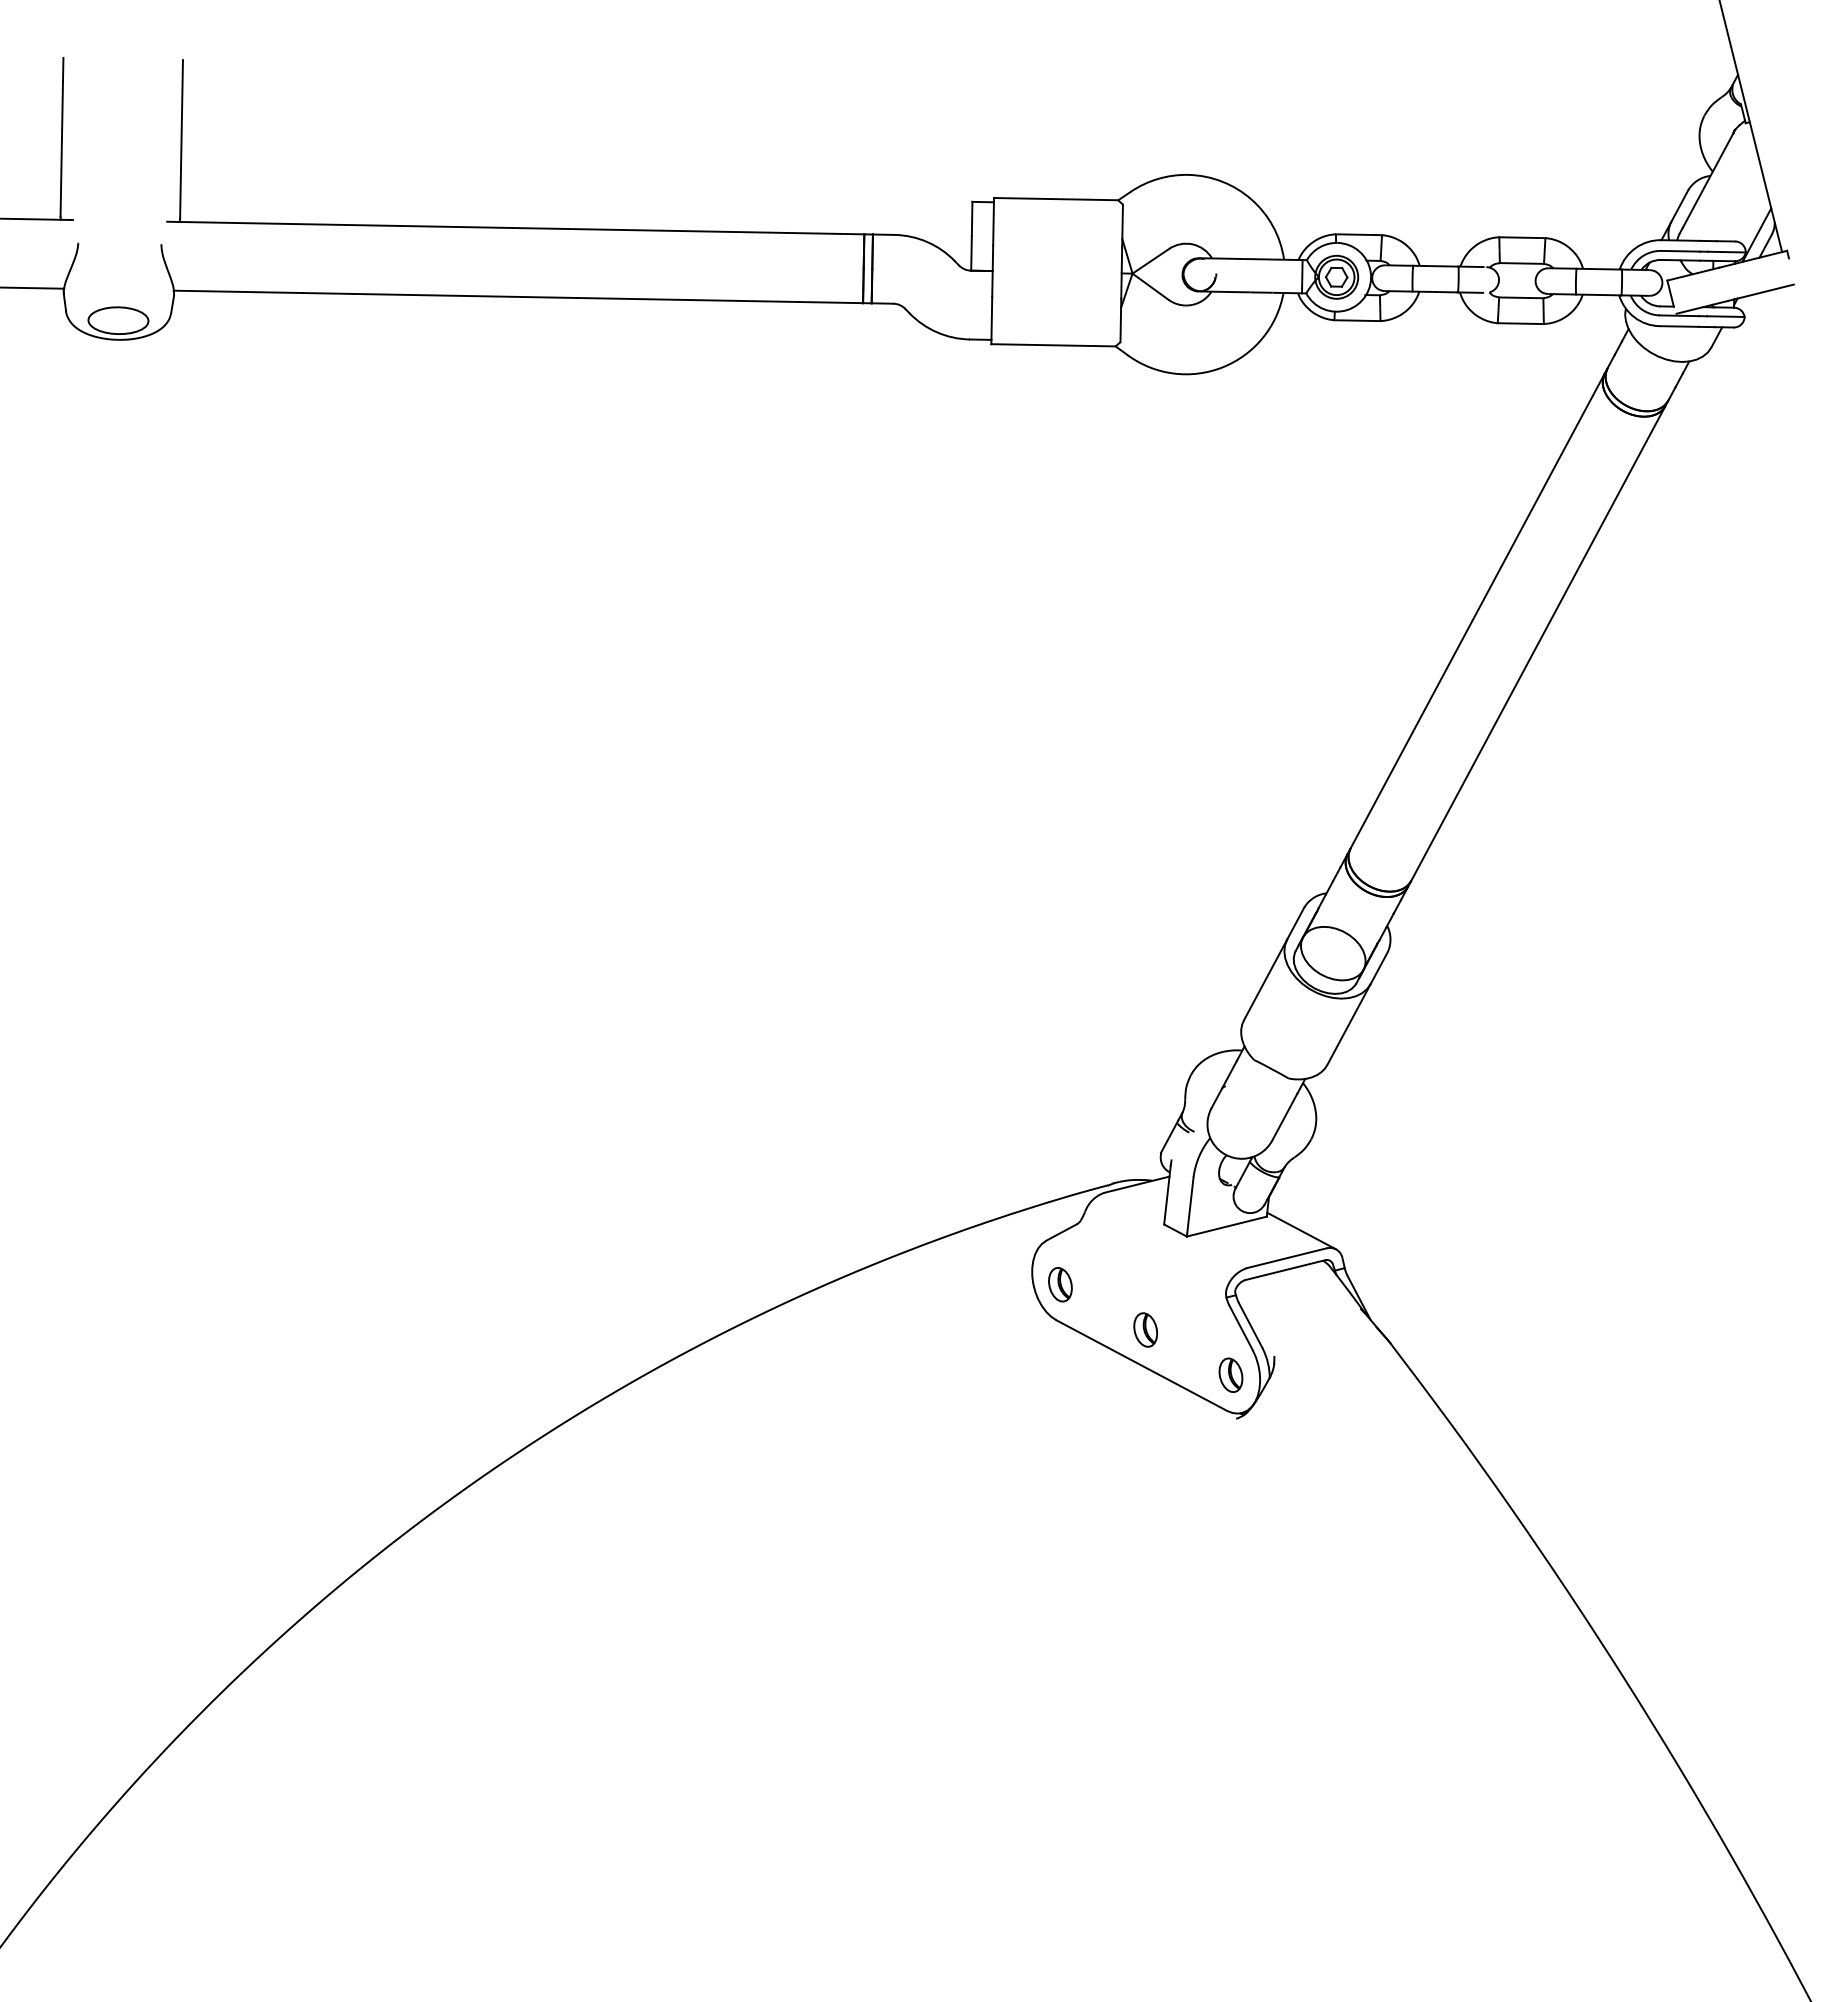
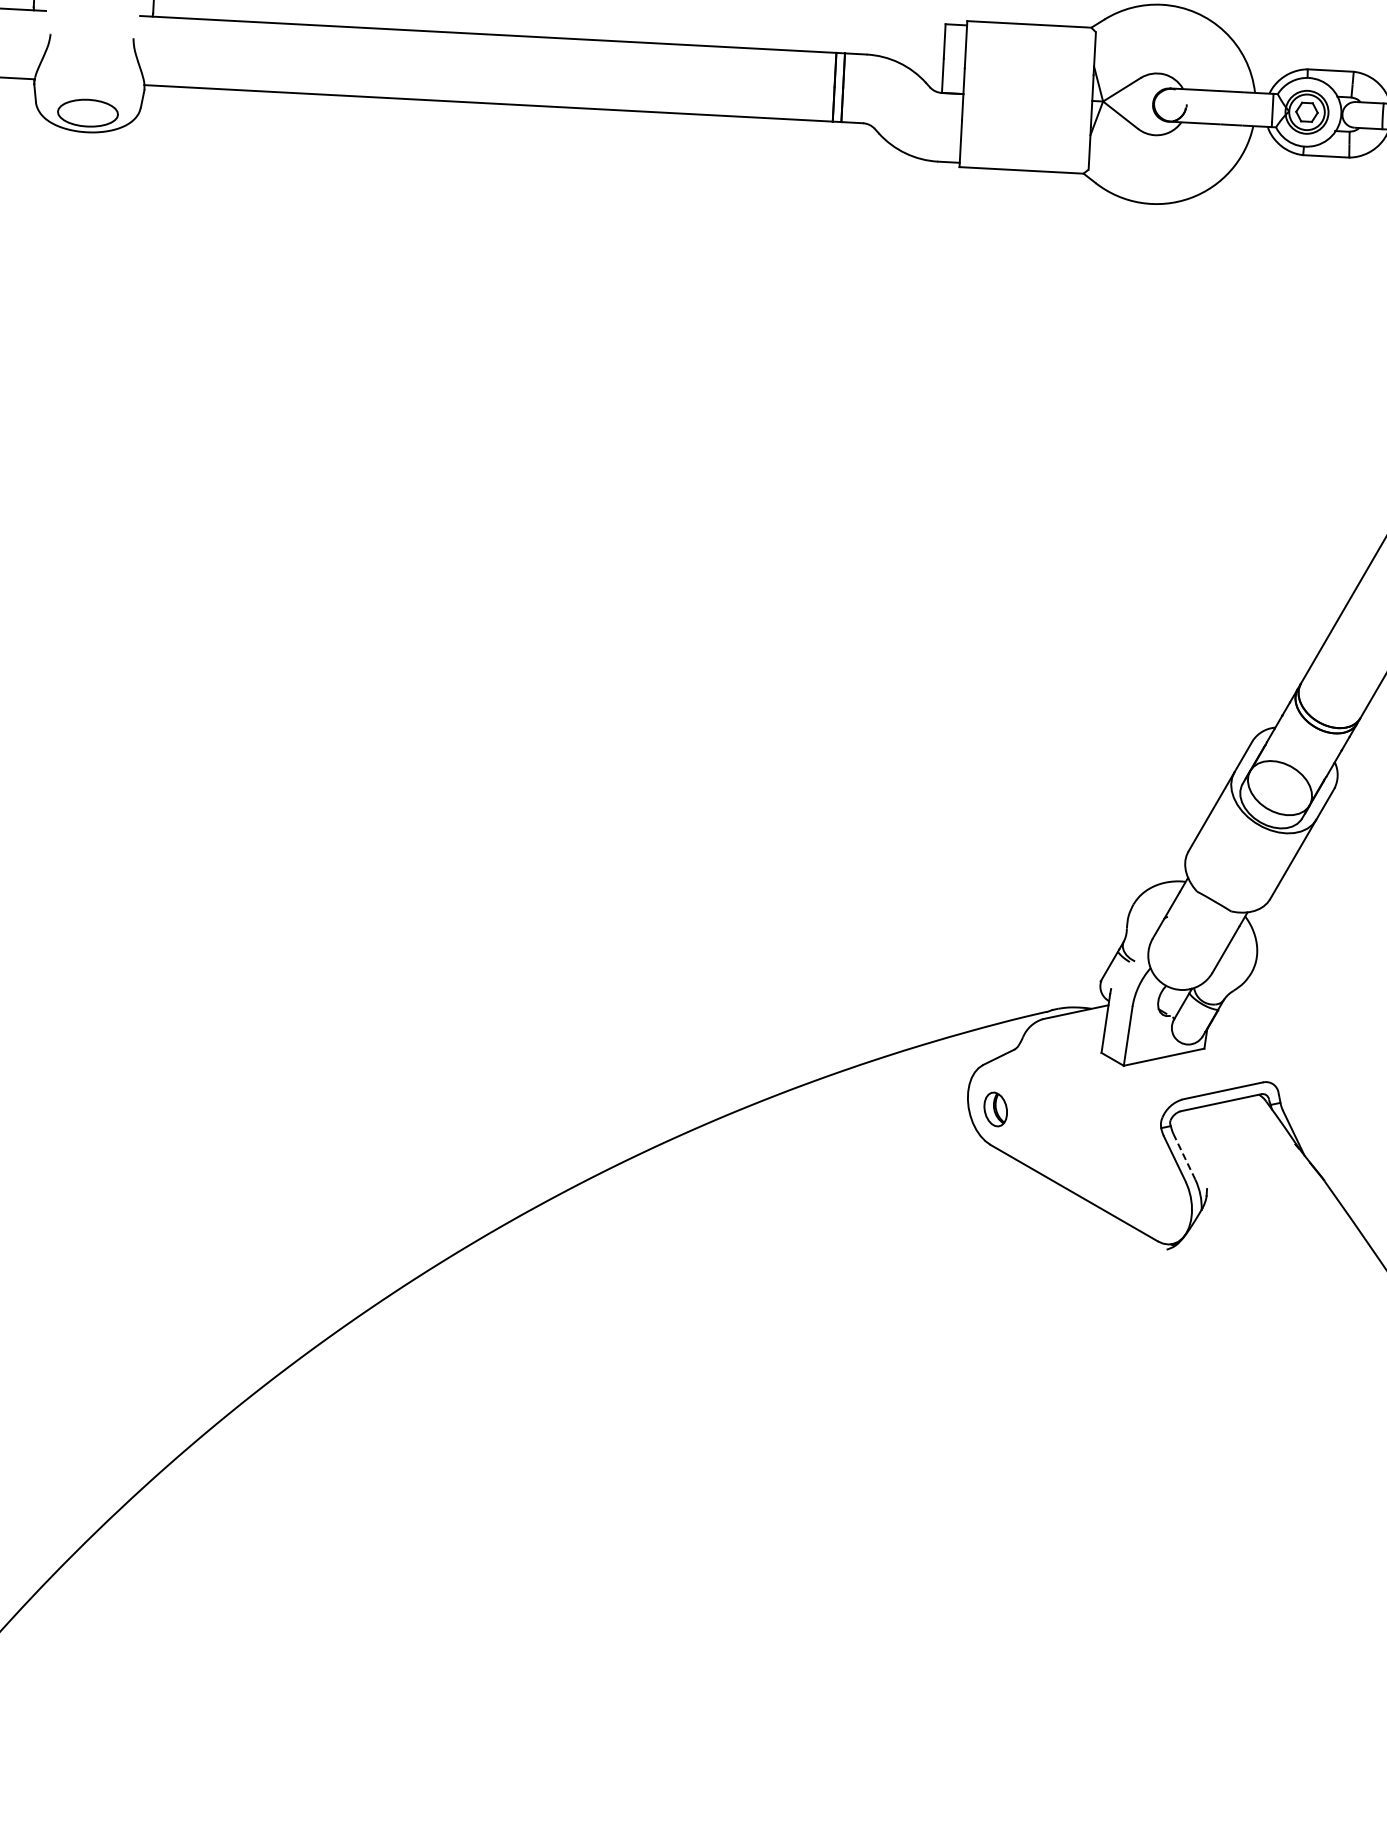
line: (1301, 1230) -> (1238, 1063), removed
line: (1250, 1325) -> (1184, 1156), solid -> dashed
part: (1145, 1329) -> (1079, 1157), removed
part: (1230, 1374) -> (1162, 1205), removed

